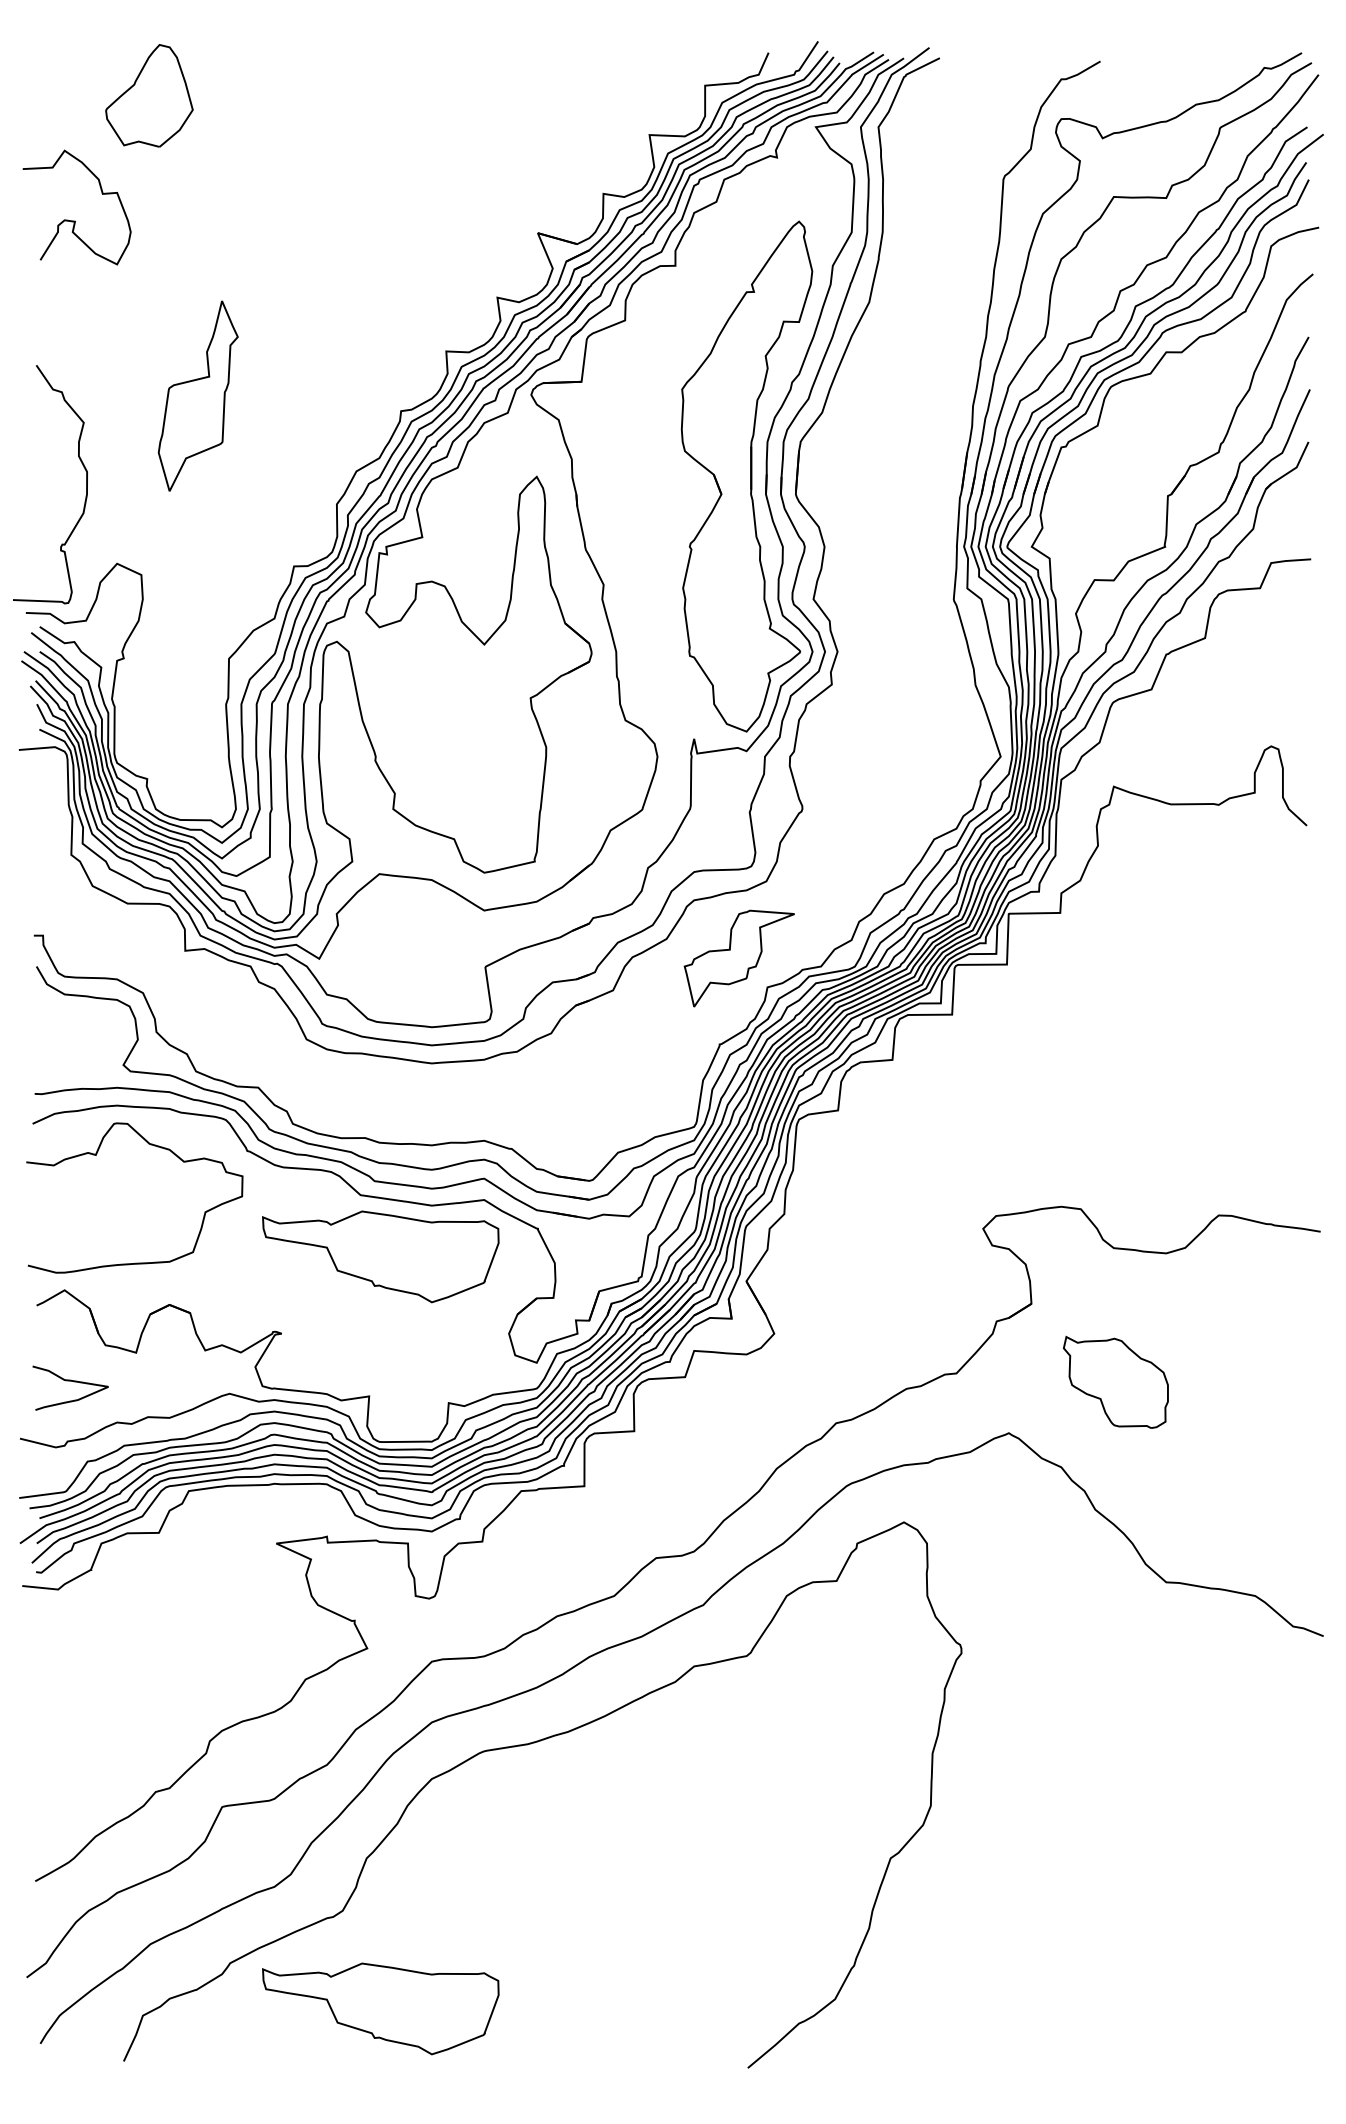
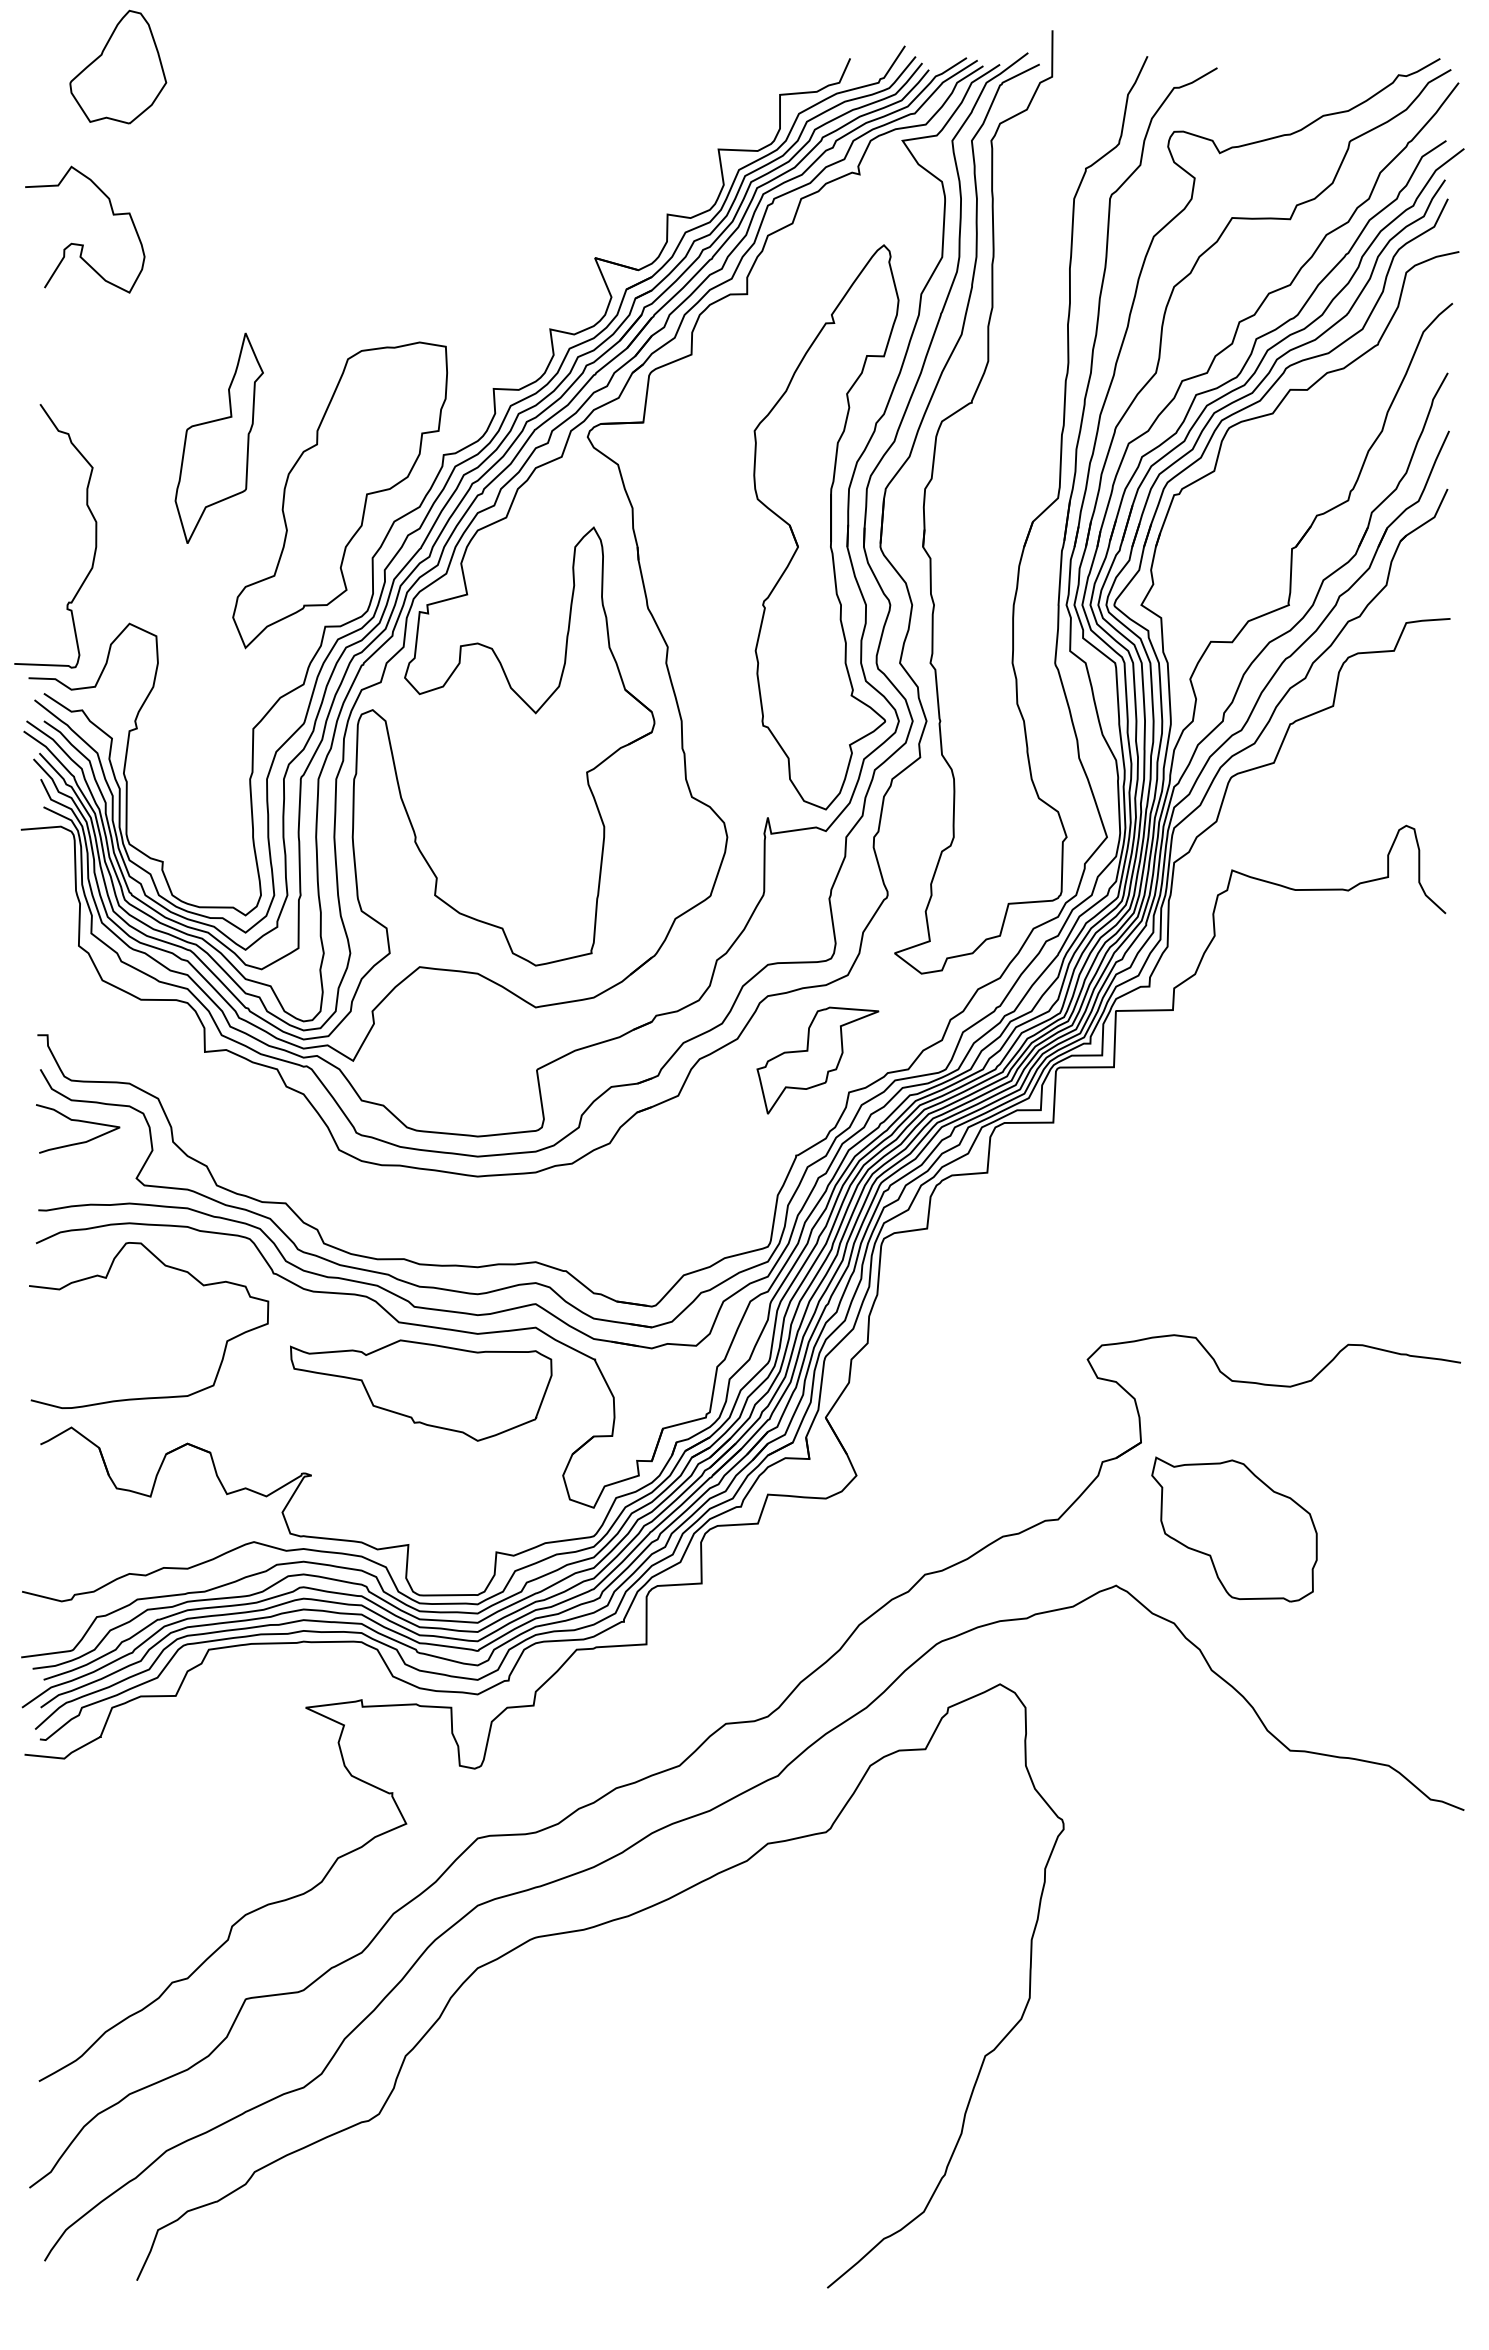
part: (149, 95) -> (118, 66), moved
part: (306, 447) -> (339, 495), added
part: (934, 469) -> (1033, 519), added
curve: (71, 1381) -> (78, 1121), moved
part: (1115, 1382) -> (1234, 1529), size x1.43
part: (381, 2008) -> (421, 2222), removed

